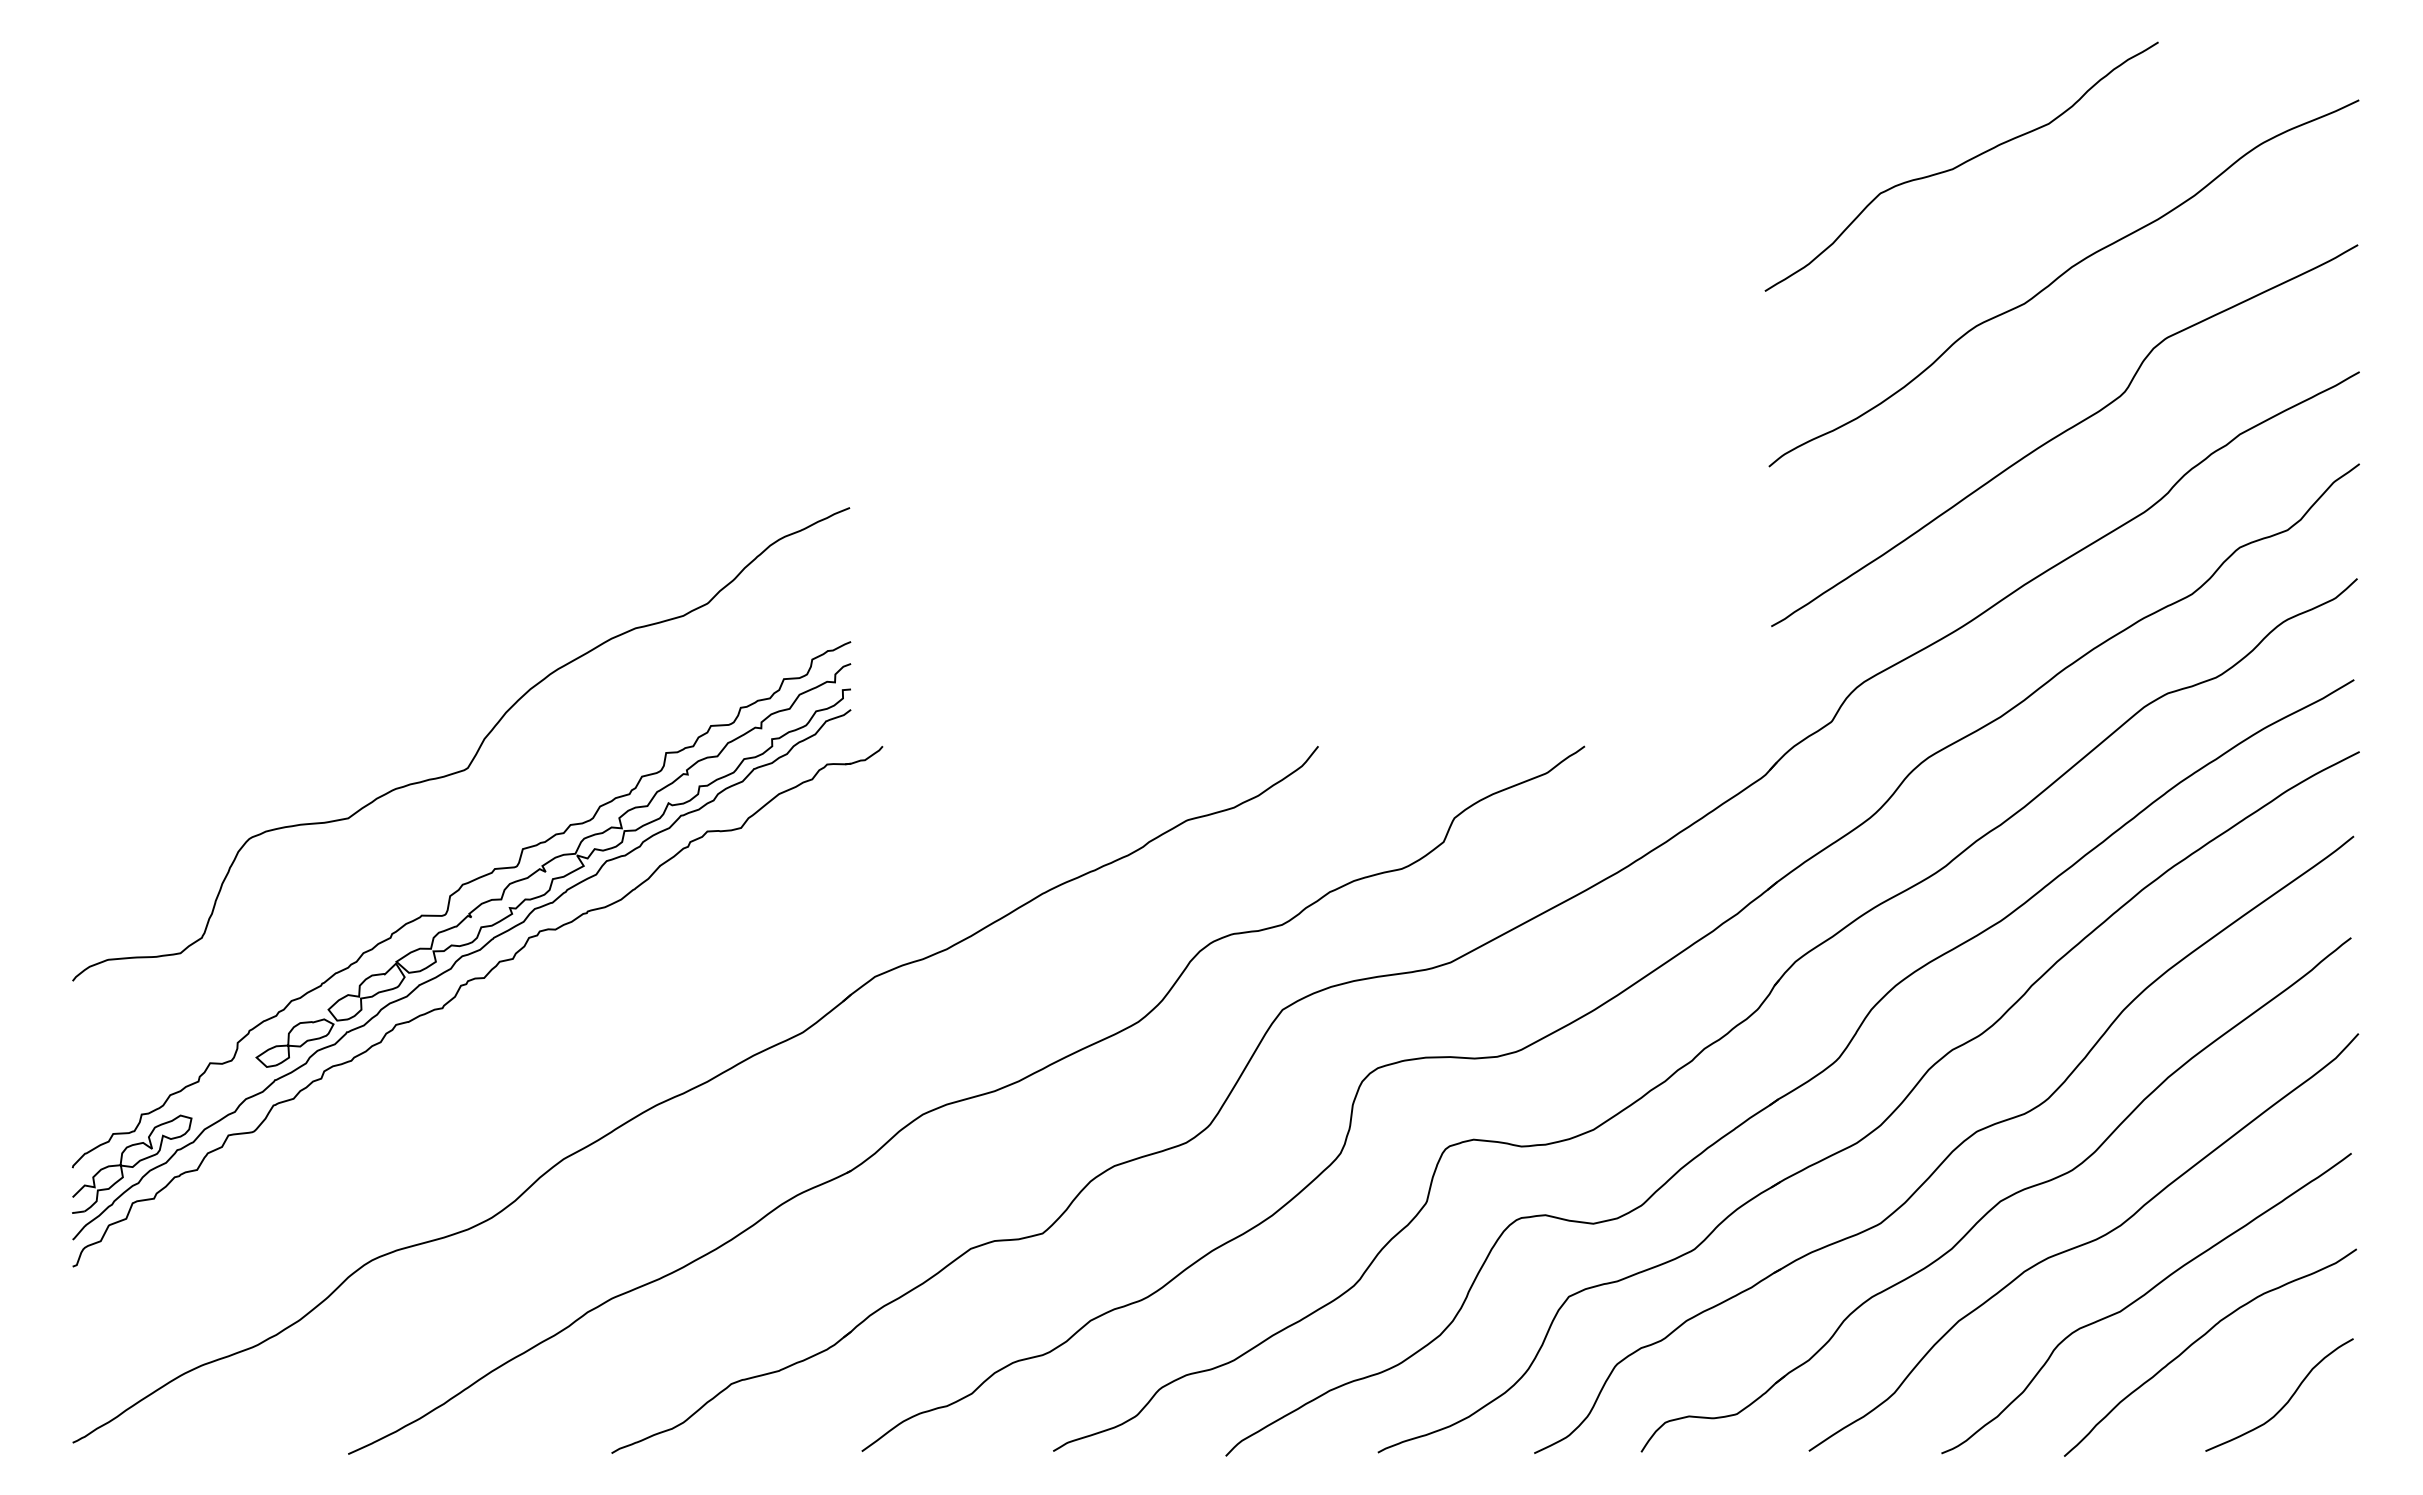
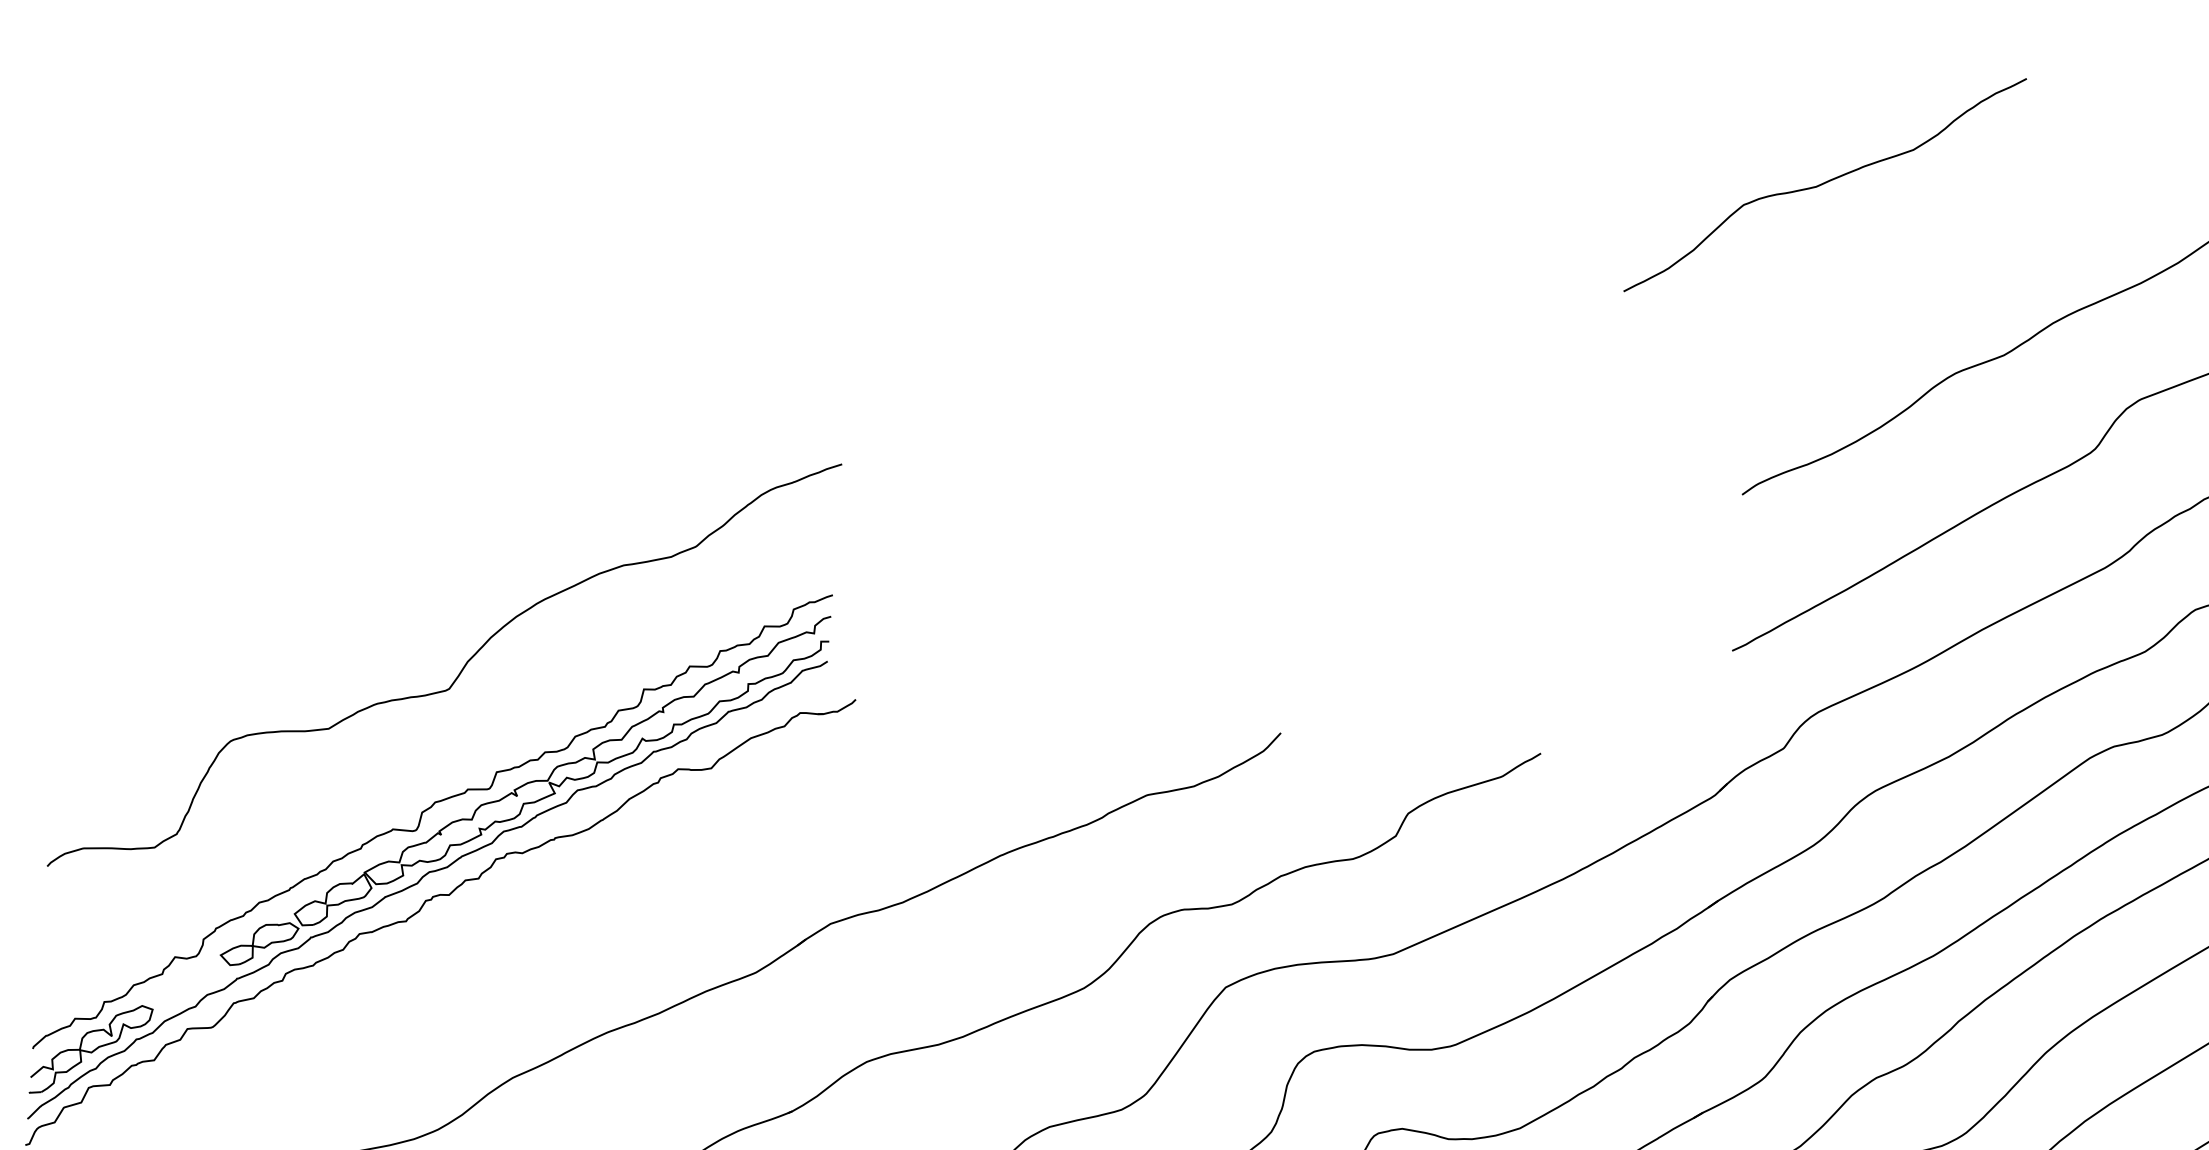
curve: (1961, 165) -> (1825, 183), moved

